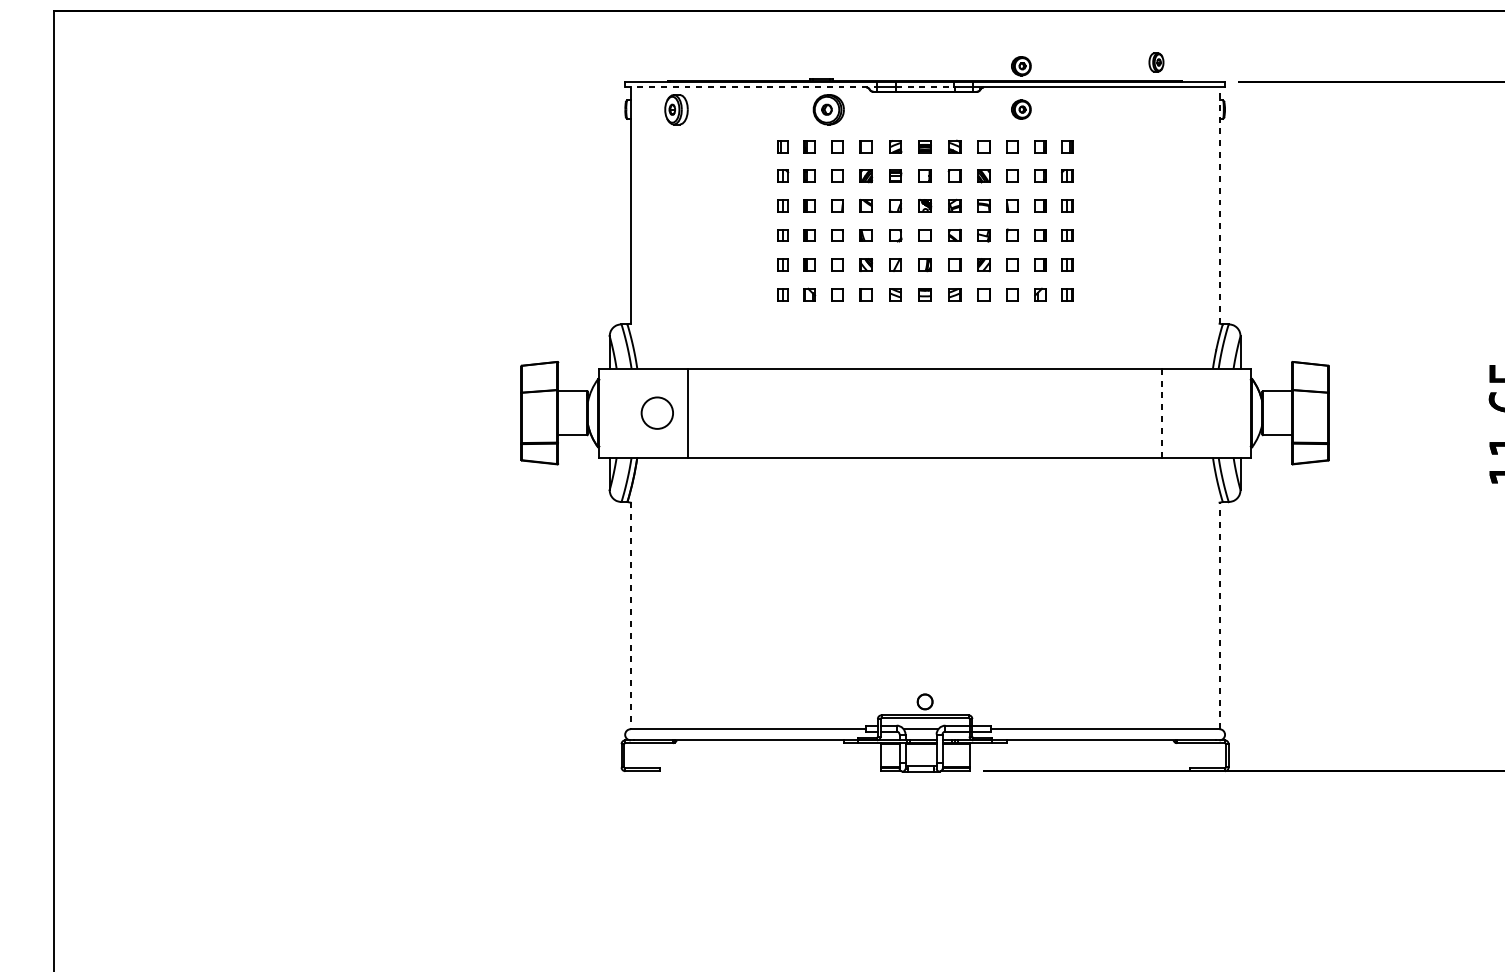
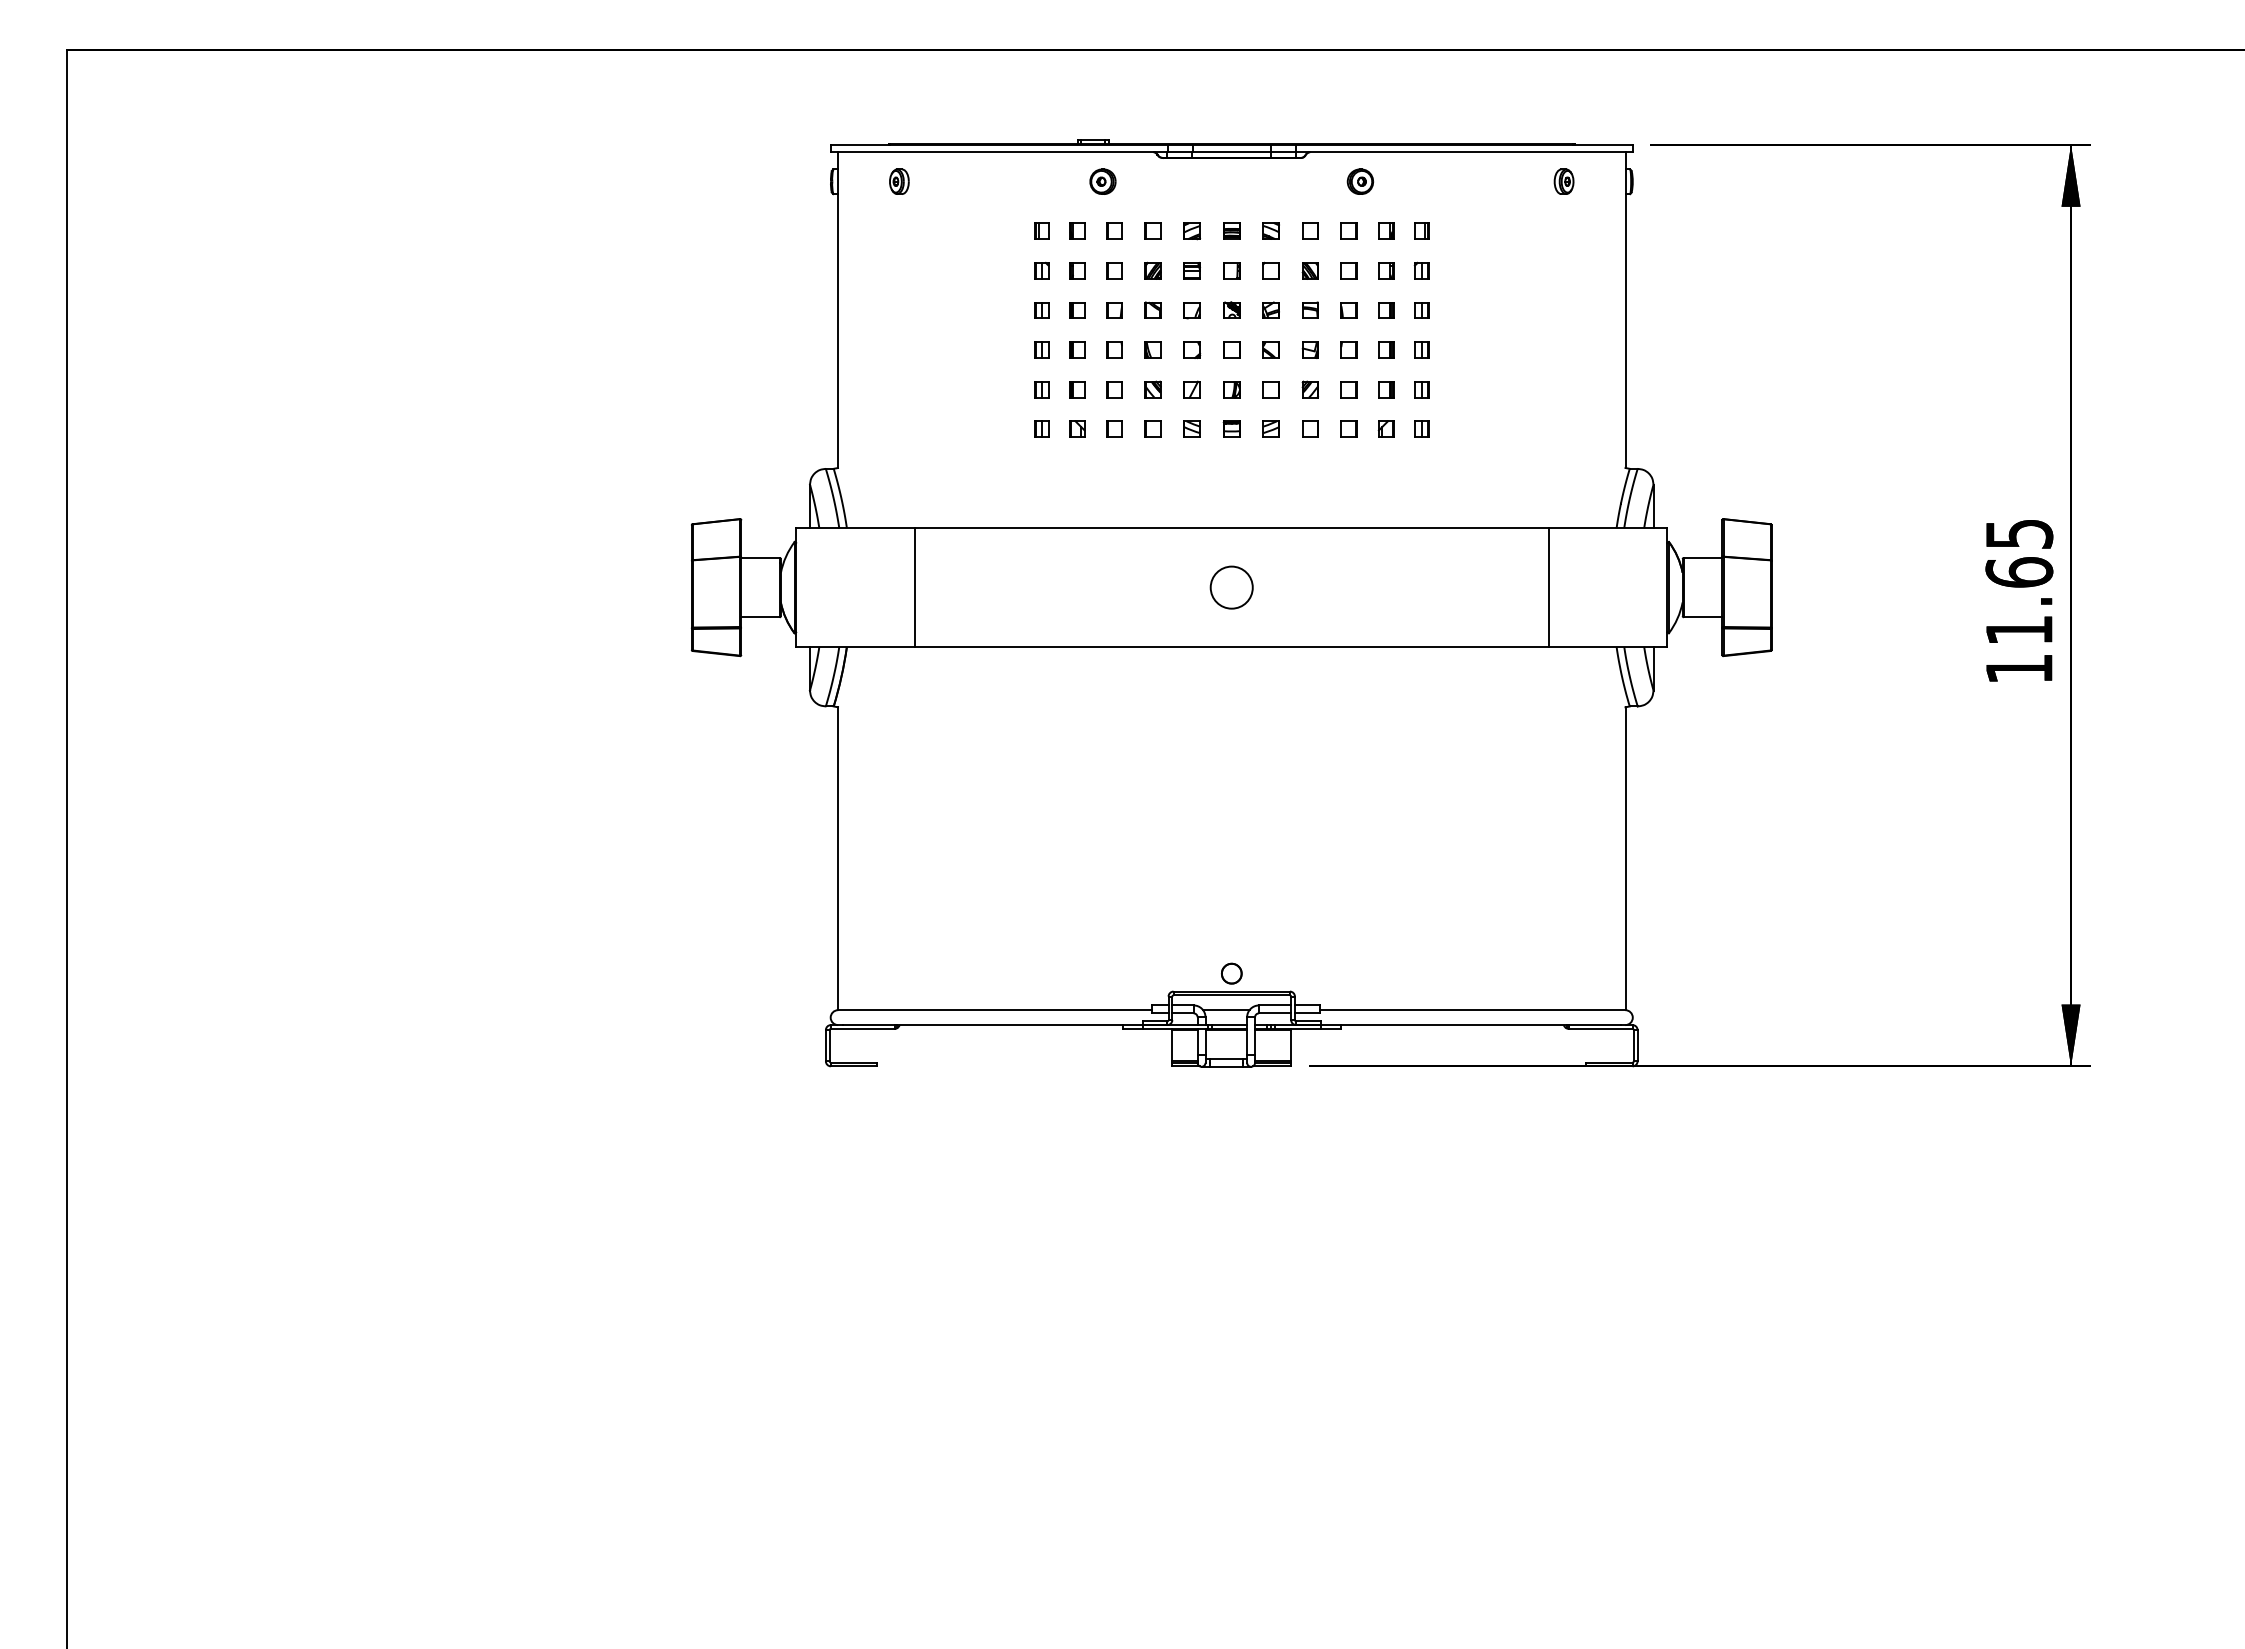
part: (1156, 62) -> (1563, 181), moved
part: (1021, 66) -> (1360, 123), removed
line: (751, 87) -> (999, 152), dashed -> solid
line: (925, 87) -> (1232, 152), dashed -> solid
part: (676, 109) -> (899, 181), size x0.62
part: (828, 109) -> (1102, 181), size x0.62
line: (1219, 205) -> (1625, 309), dashed -> solid
circle: (657, 413) -> (1231, 587), moved
line: (1162, 413) -> (1548, 587), dashed -> solid
line: (631, 615) -> (838, 858), dashed -> solid
line: (1219, 615) -> (1625, 858), dashed -> solid

